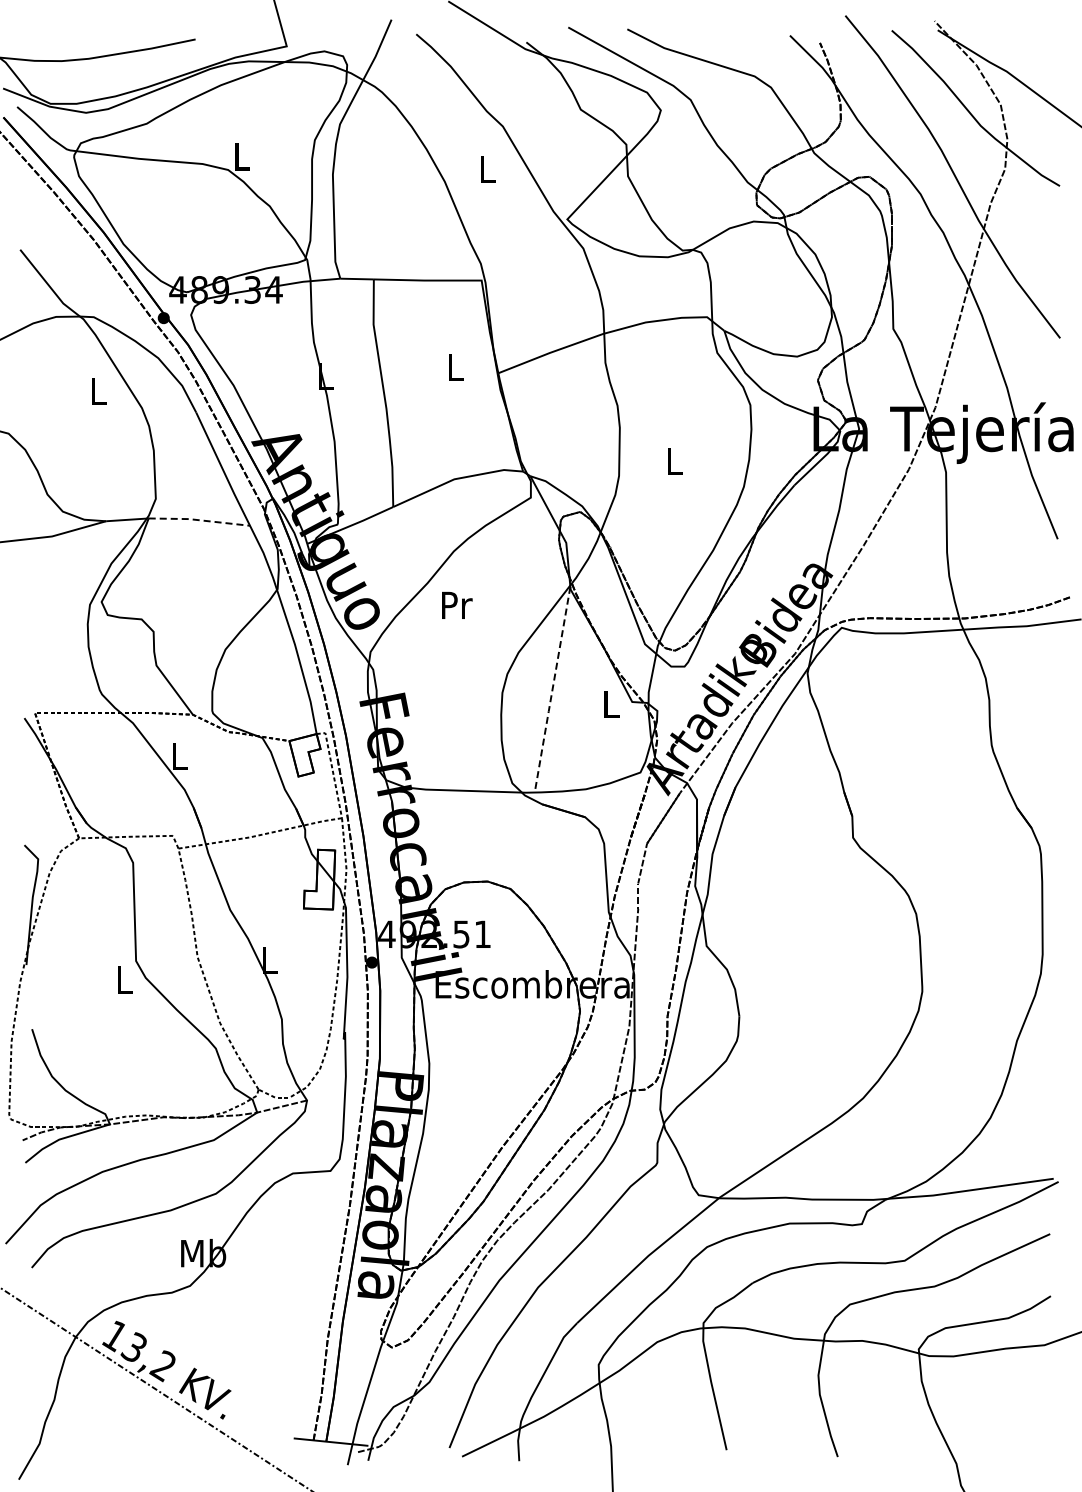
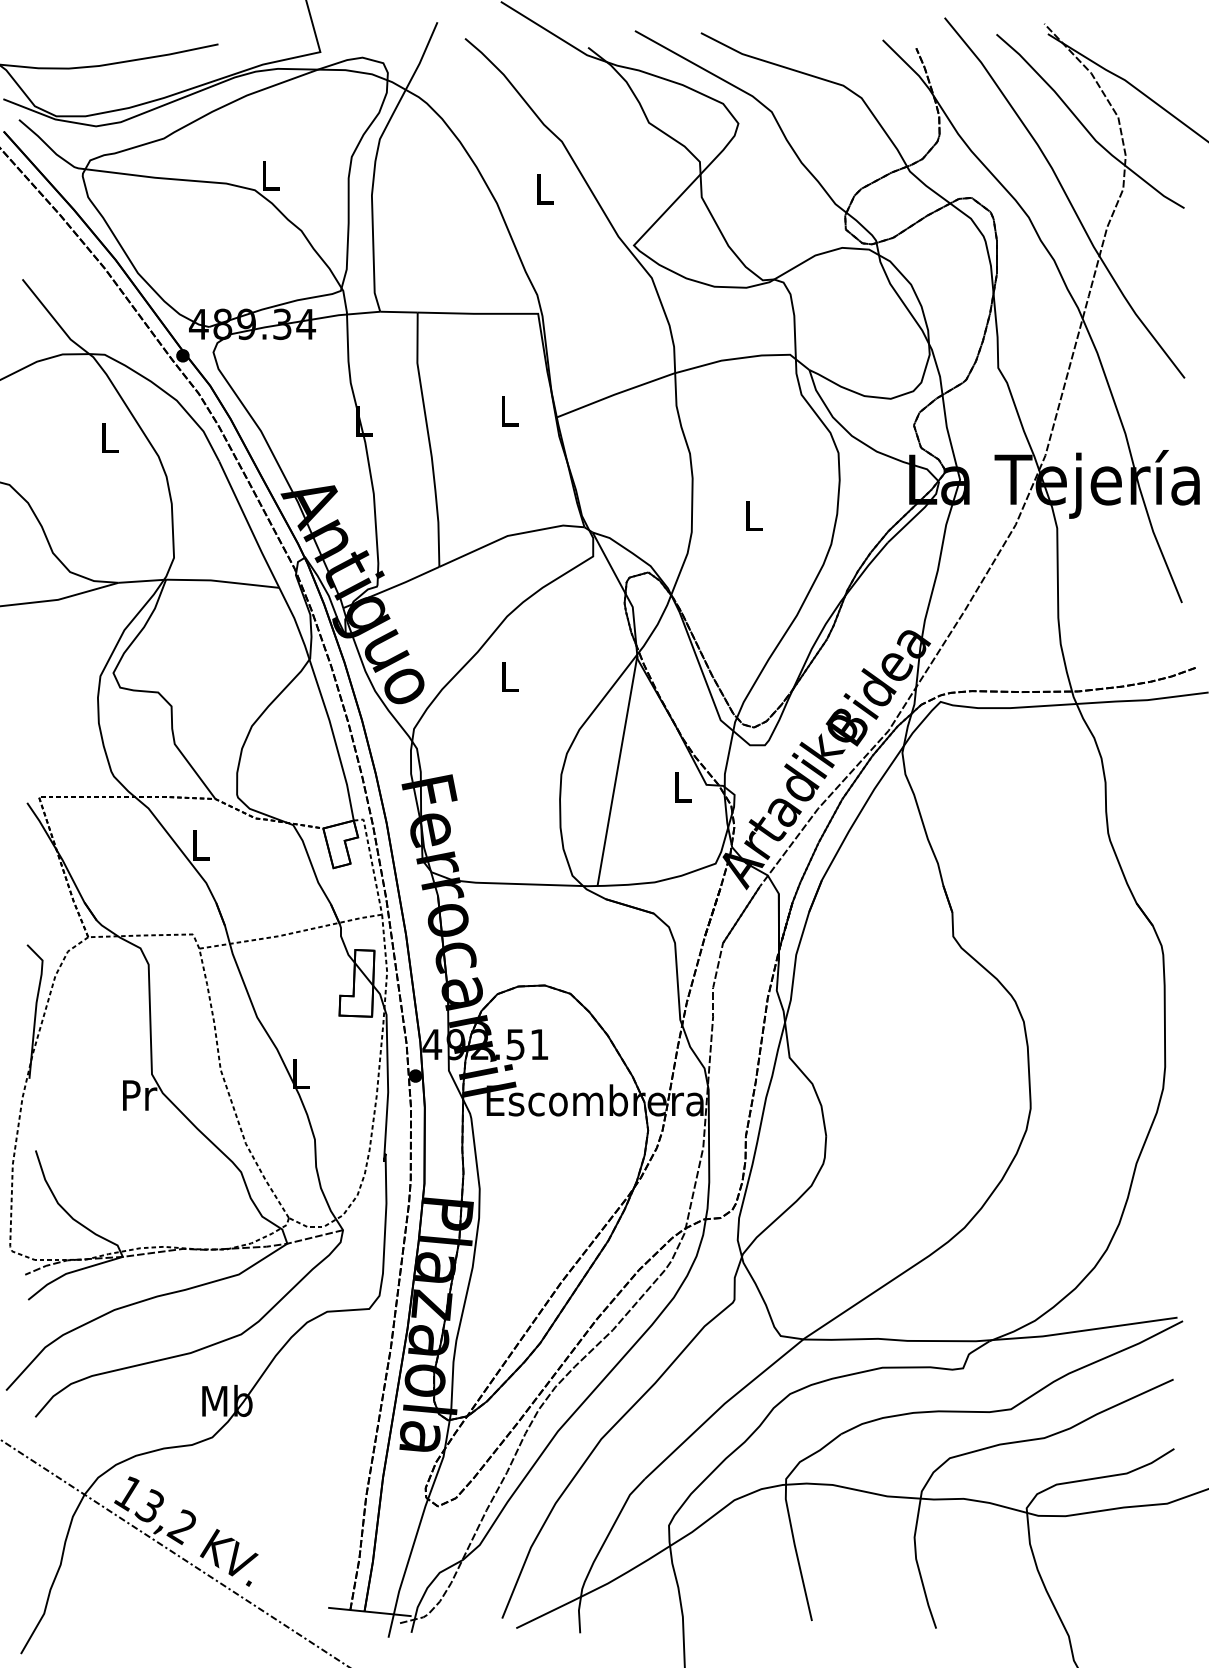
line: (198, 520) -> (221, 581), dashed -> solid
text: (457, 604) -> (511, 675), Pr -> L
line: (552, 691) -> (617, 773), dashed -> solid
text: (125, 979) -> (140, 1094), L -> Pr

